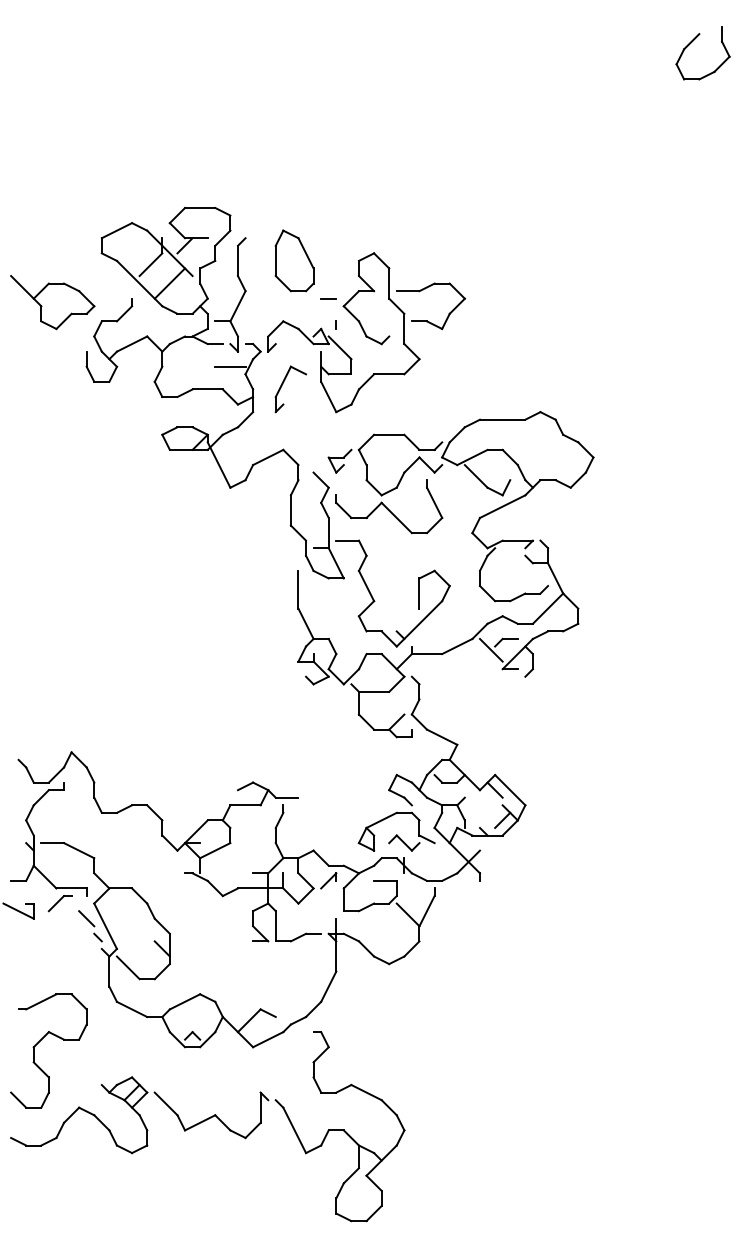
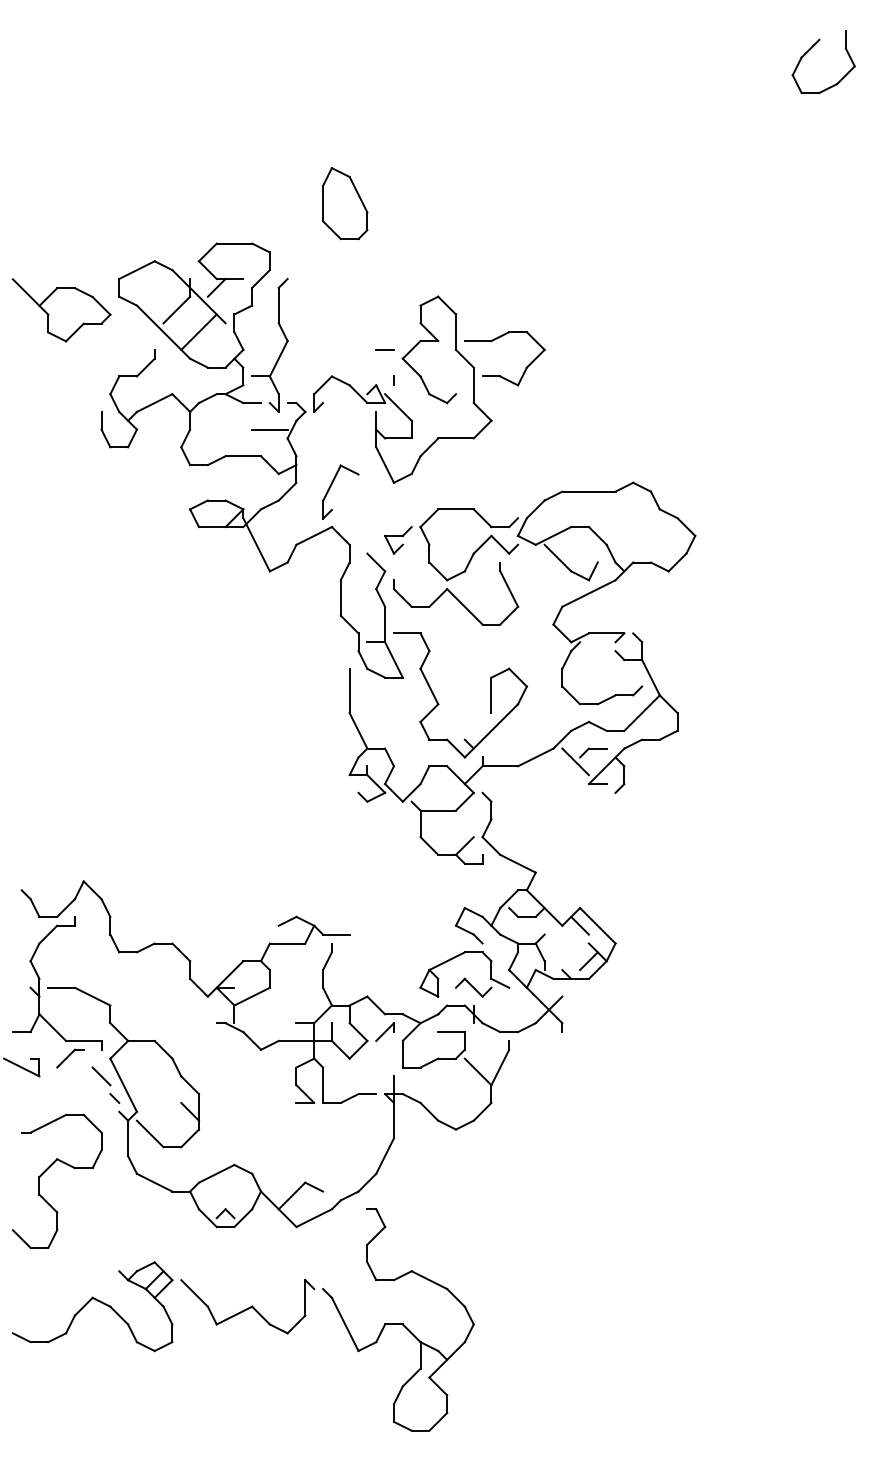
part: (294, 260) -> (345, 203), moved
part: (52, 302) -> (61, 310), moved
part: (282, 384) -> (331, 486), moved
part: (40, 1041) -> (47, 1170), moved

